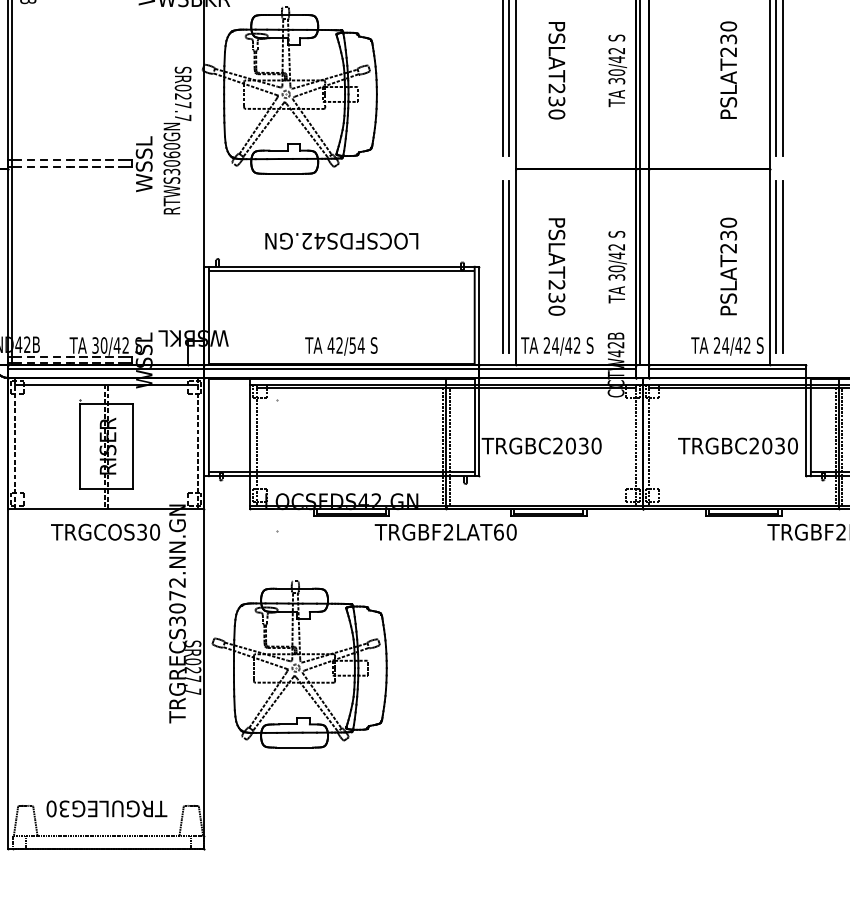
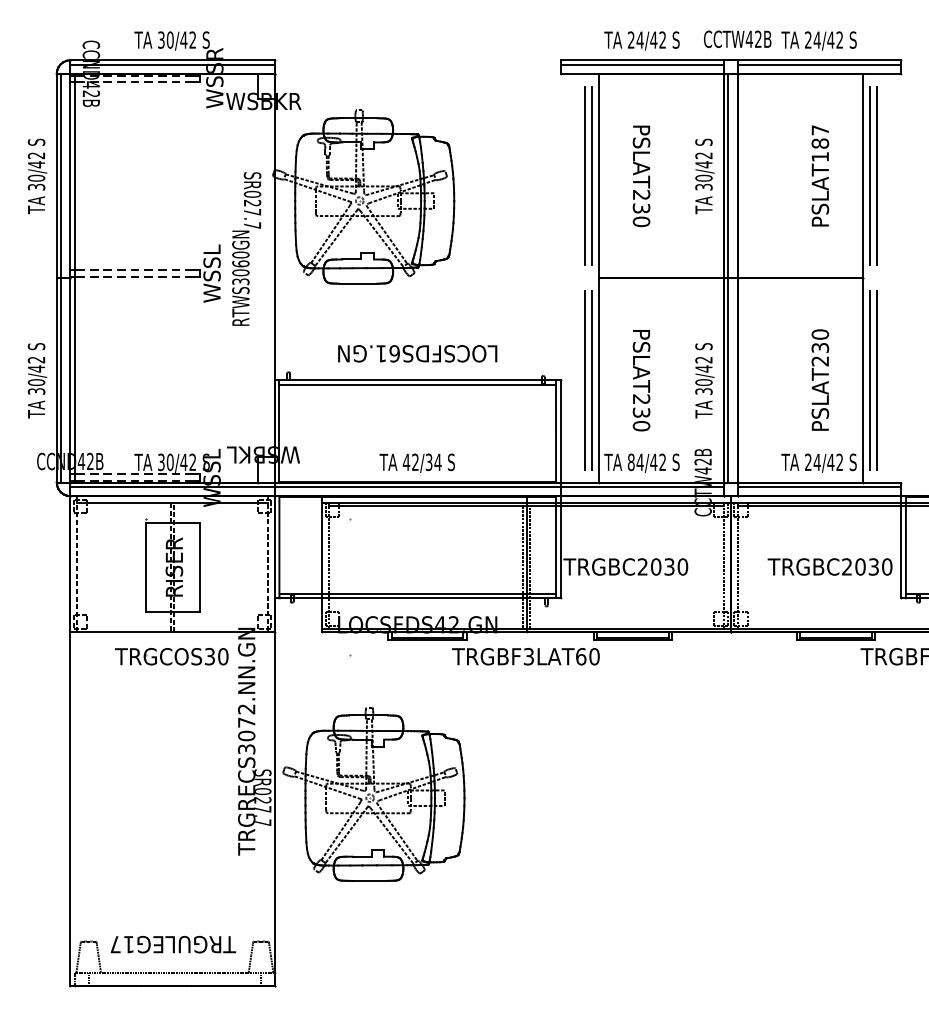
text: (728, 39) -> (820, 143), PSLAT230 -> PSLAT187
text: (313, 240) -> (388, 353), LOCSFDS42.GN -> LOCSFDS61.GN
text: (353, 344) -> (429, 461), 42/54 -> 42/34
text: (546, 345) -> (630, 462), 24/42 -> 84/42
text: (448, 532) -> (528, 656), TRGBF2LAT60 -> TRGBF3LAT60
text: (58, 808) -> (122, 944), TRGULEG30 -> TRGULEG17

